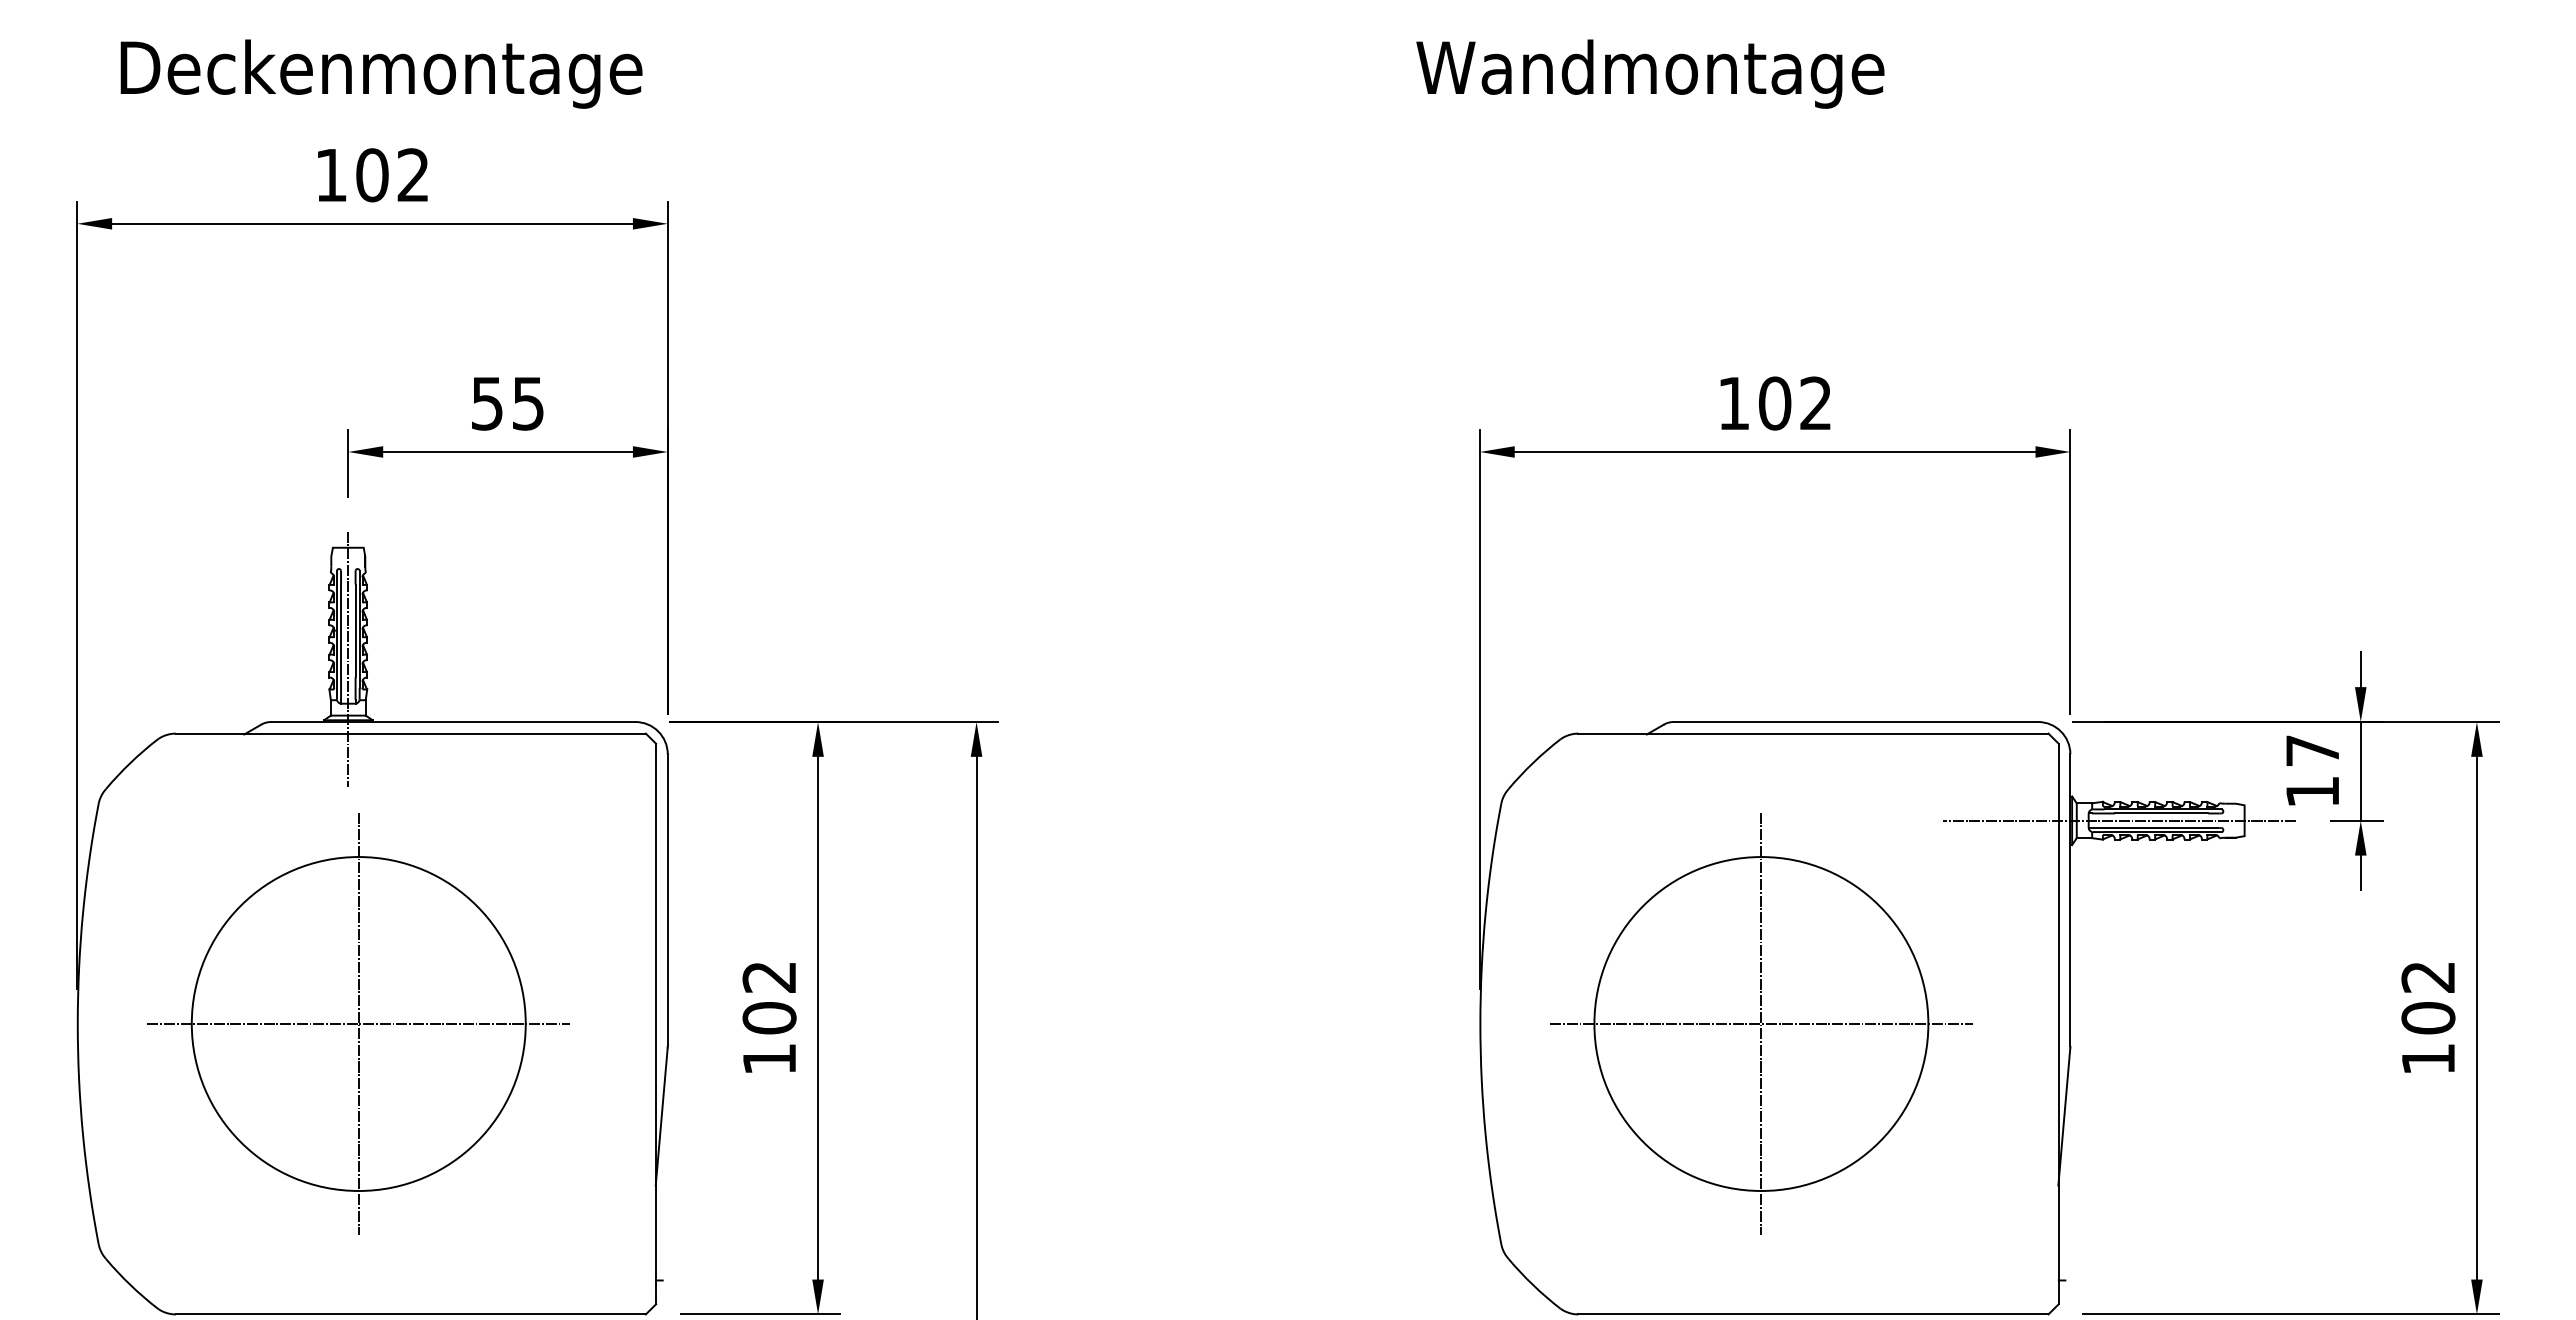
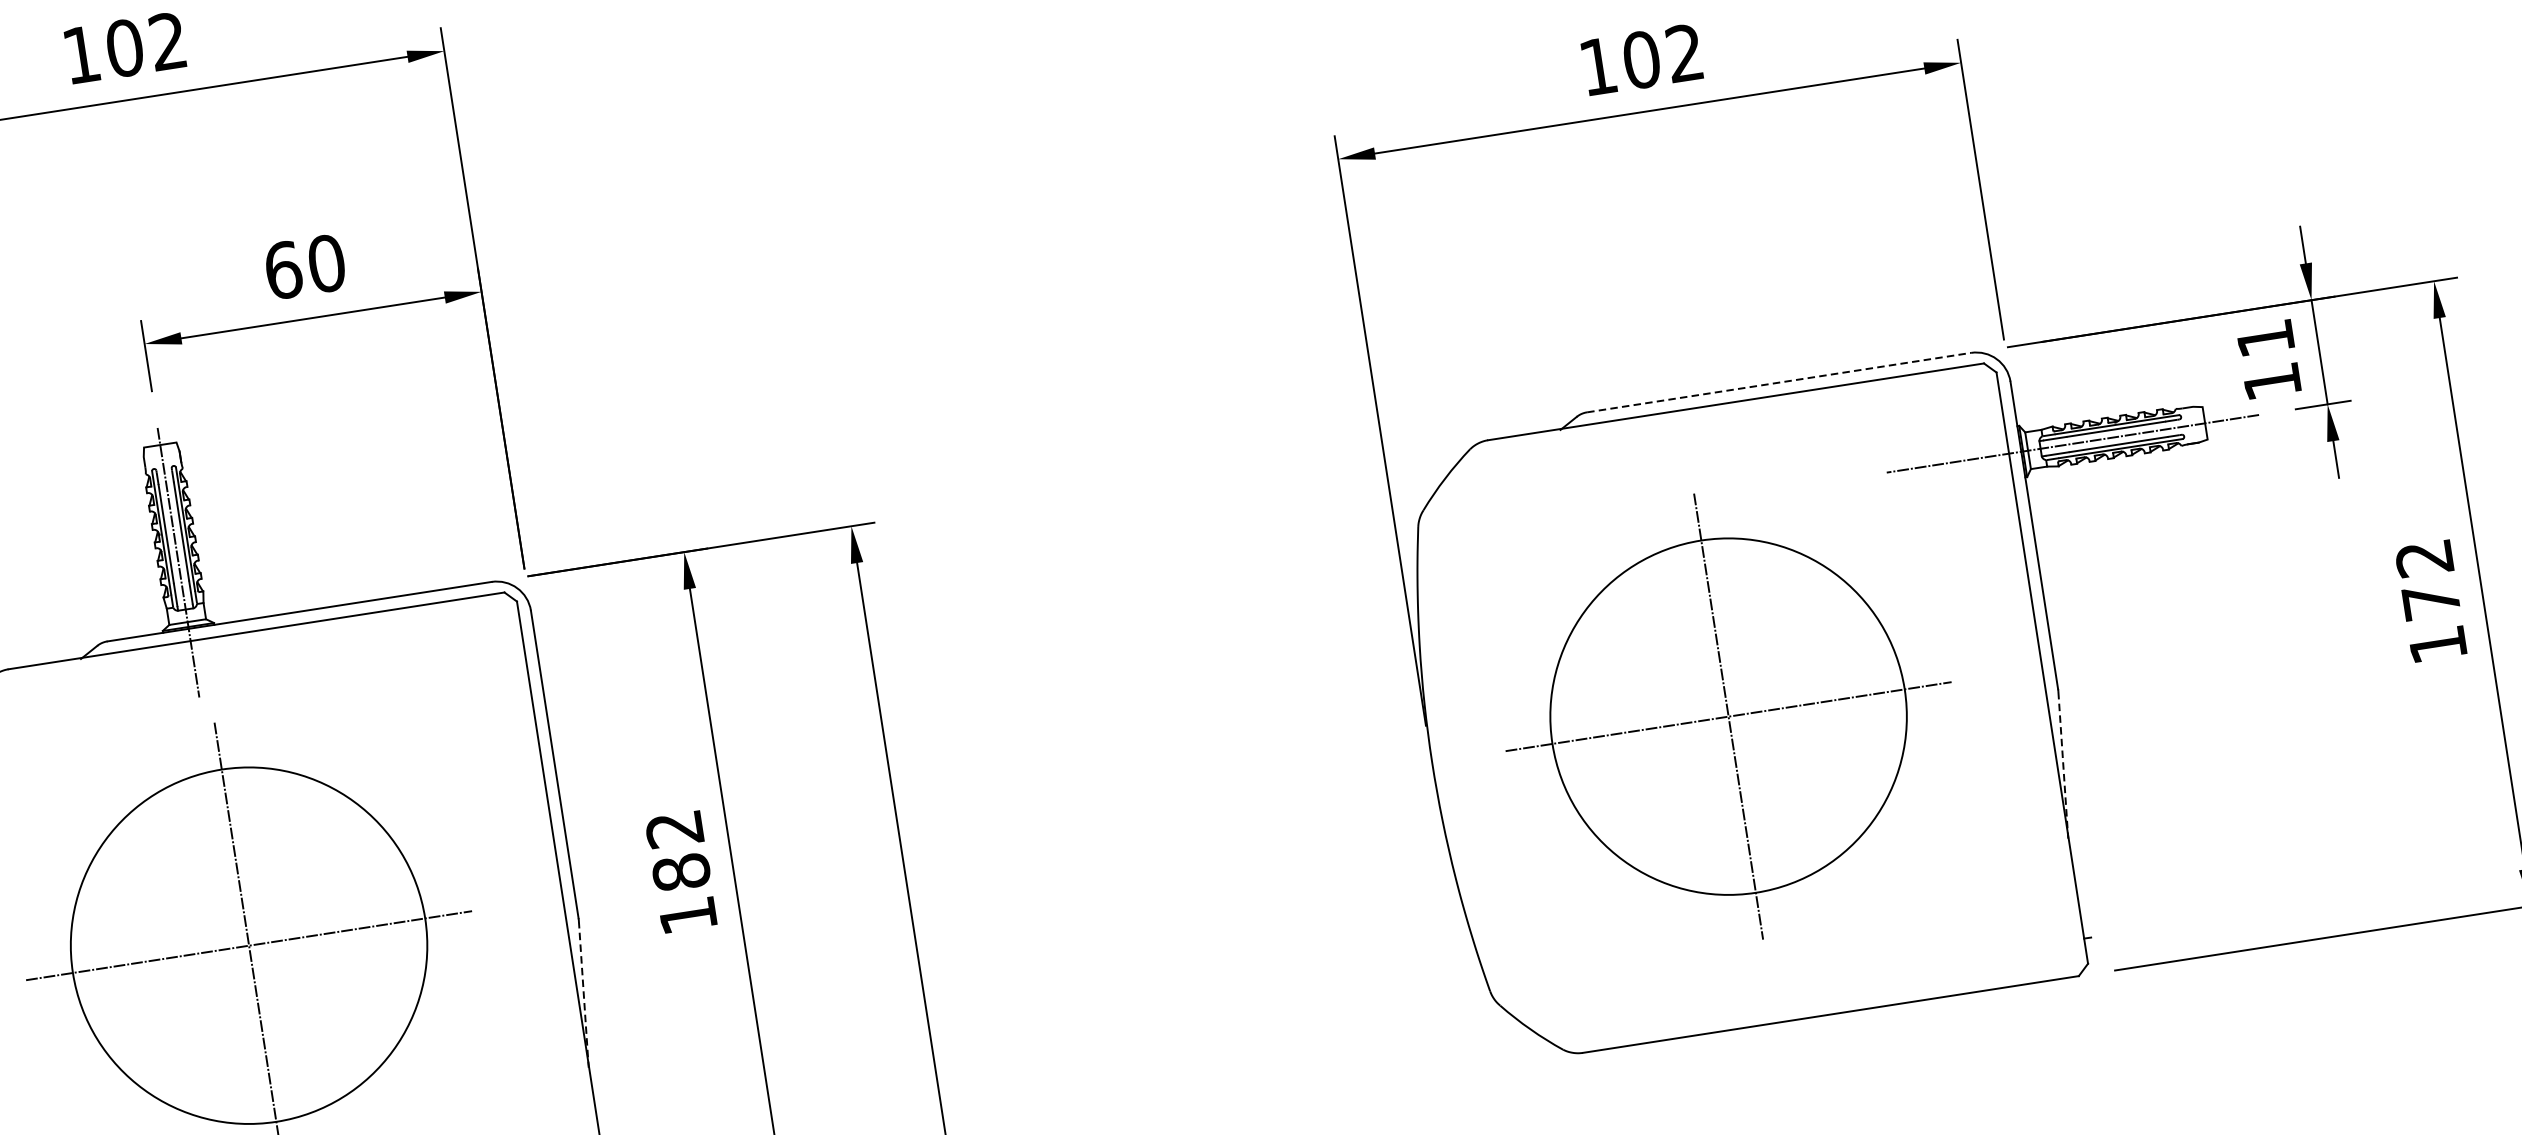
text: (507, 403) -> (304, 266), 55 -> 60
line: (1856, 722) -> (1779, 383), solid -> dashed
text: (2312, 750) -> (2265, 338), 17 -> 11
text: (769, 1018) -> (681, 872), 102 -> 182
text: (2428, 1018) -> (2431, 601), 102 -> 172
line: (661, 1117) -> (583, 994), solid -> dashed
line: (2064, 1117) -> (2063, 765), solid -> dashed

